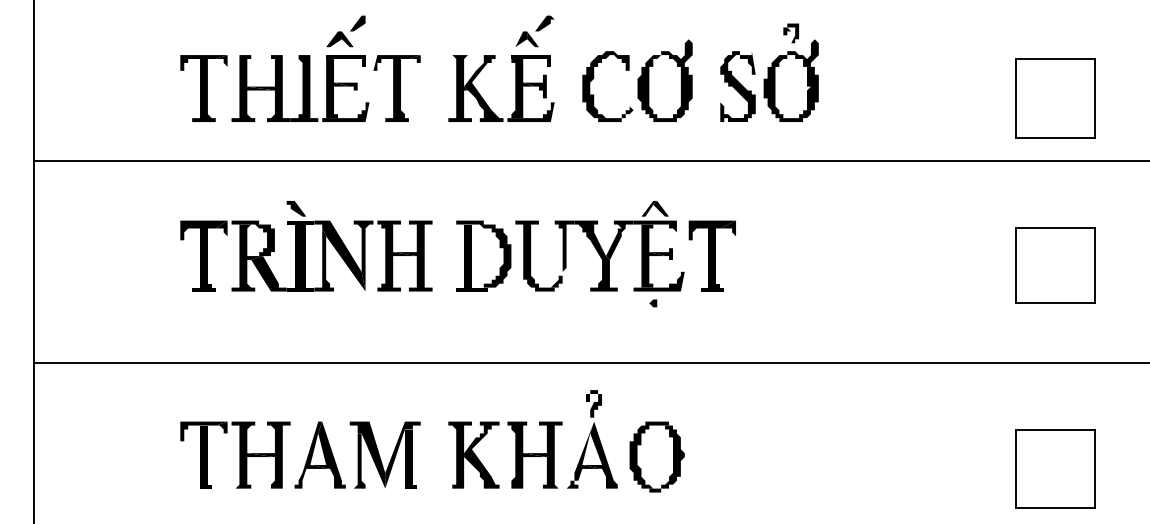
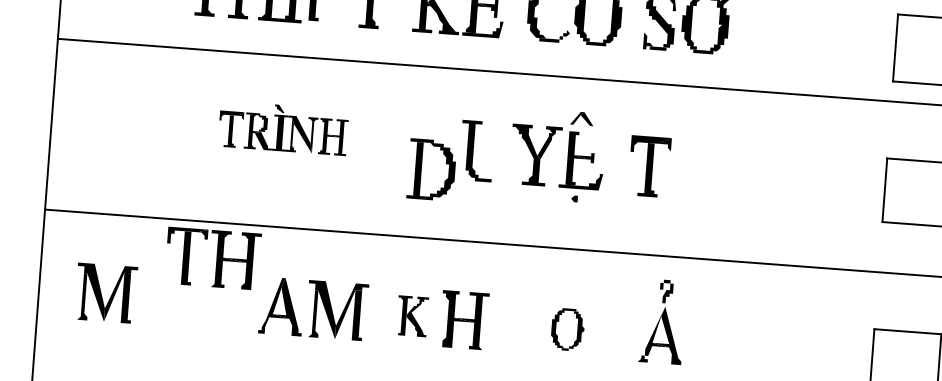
fill: (345, 112) -> (325, 17), removed
fill: (654, 228) -> (580, 135), removed
part: (306, 246) -> (283, 128), size x0.6
fill: (560, 253) -> (498, 150), removed
part: (483, 255) -> (431, 169), moved
part: (711, 255) -> (648, 166), moved
part: (592, 439) -> (662, 321), moved
part: (112, 454) -> (105, 292), added
part: (235, 454) -> (213, 258), moved
part: (473, 454) -> (412, 315), size x0.7
part: (656, 456) -> (567, 329), size x0.7

